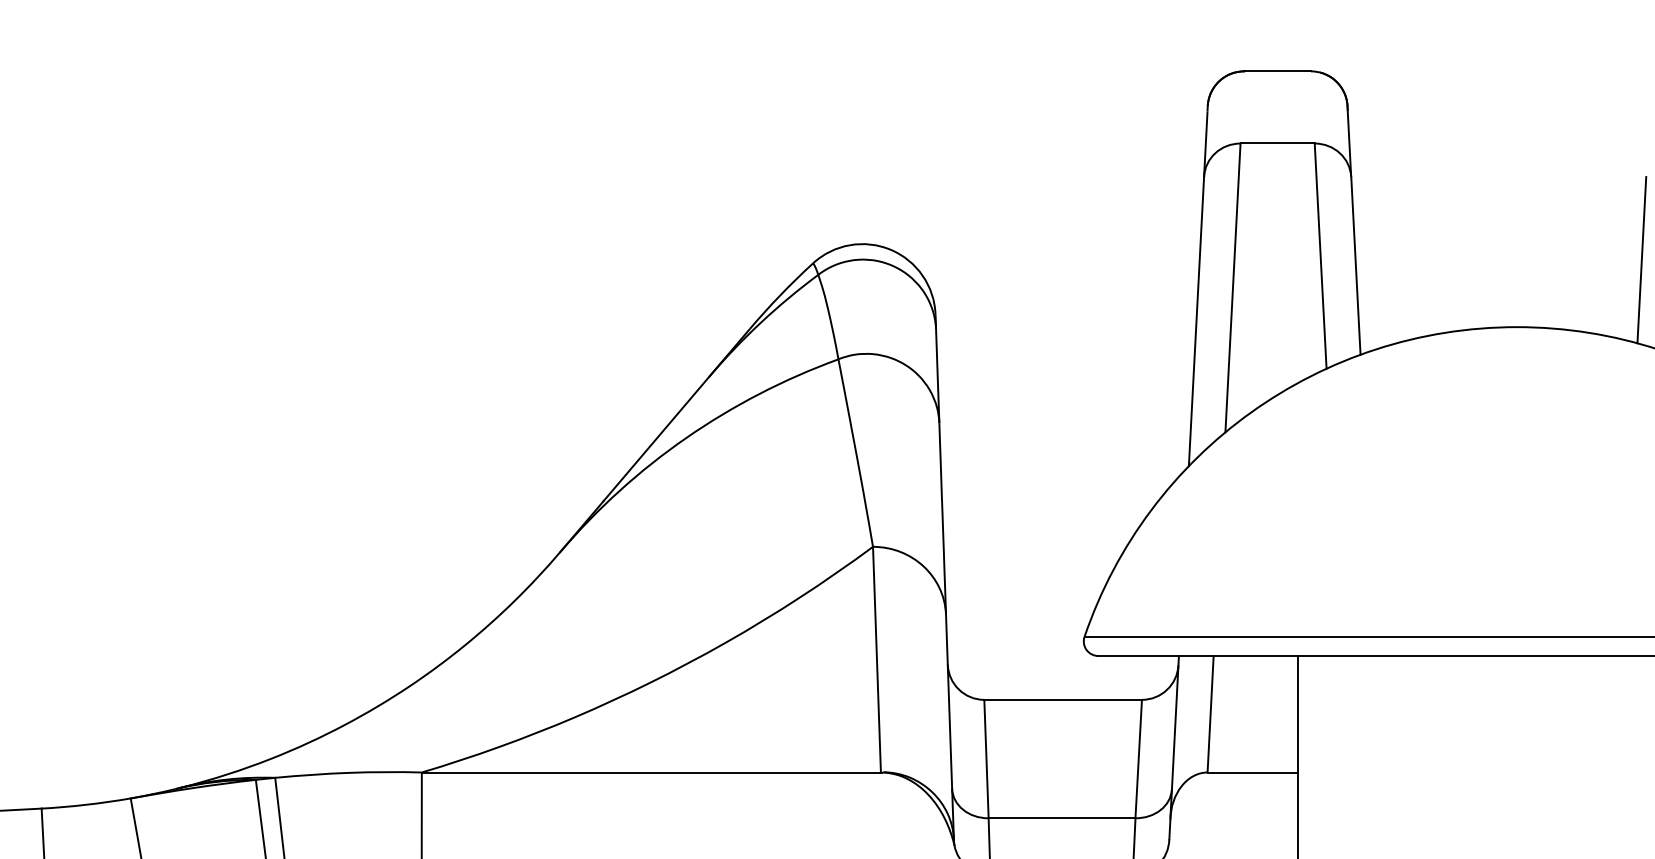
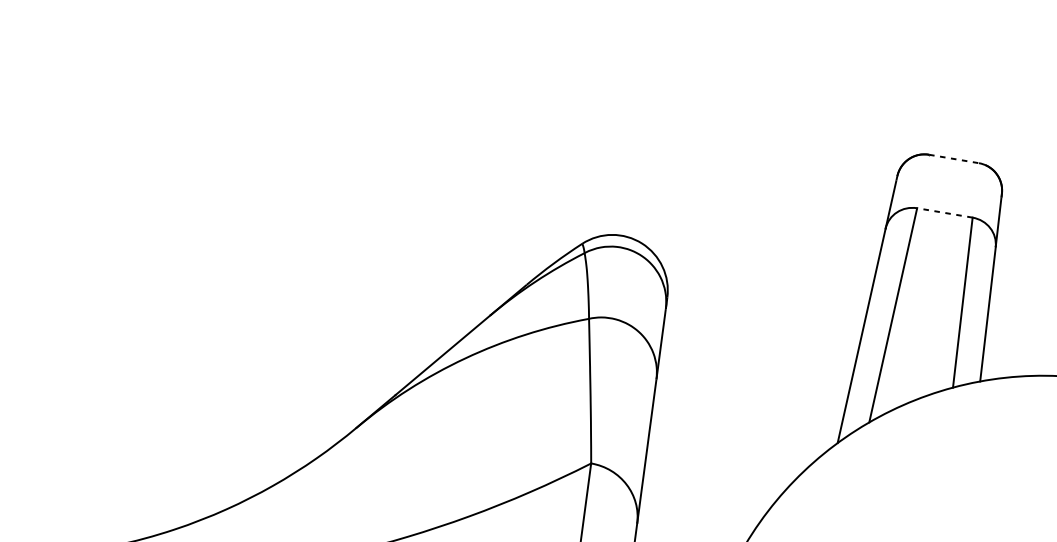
line: (1278, 71) -> (954, 159), solid -> dashed
line: (1277, 143) -> (944, 212), solid -> dashed

